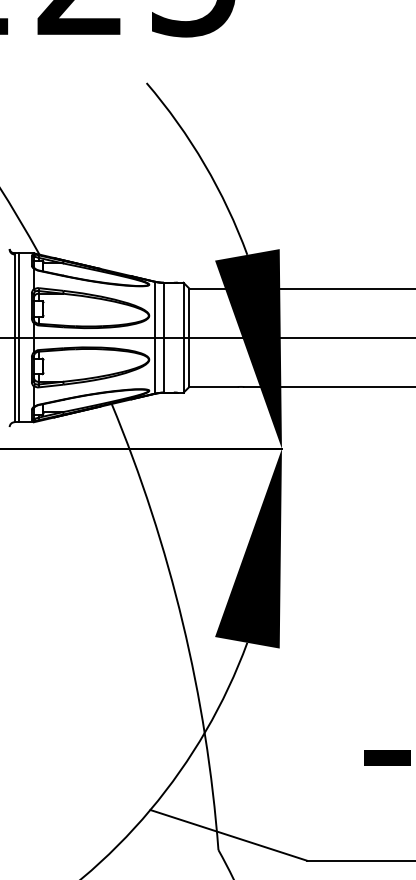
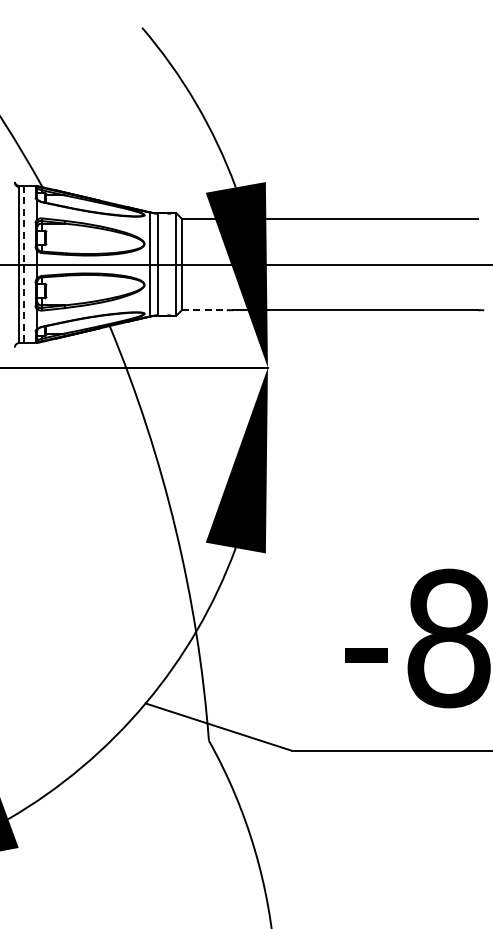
line: (18, 337) -> (23, 264), solid -> dashed
line: (213, 387) -> (204, 310), solid -> dashed

